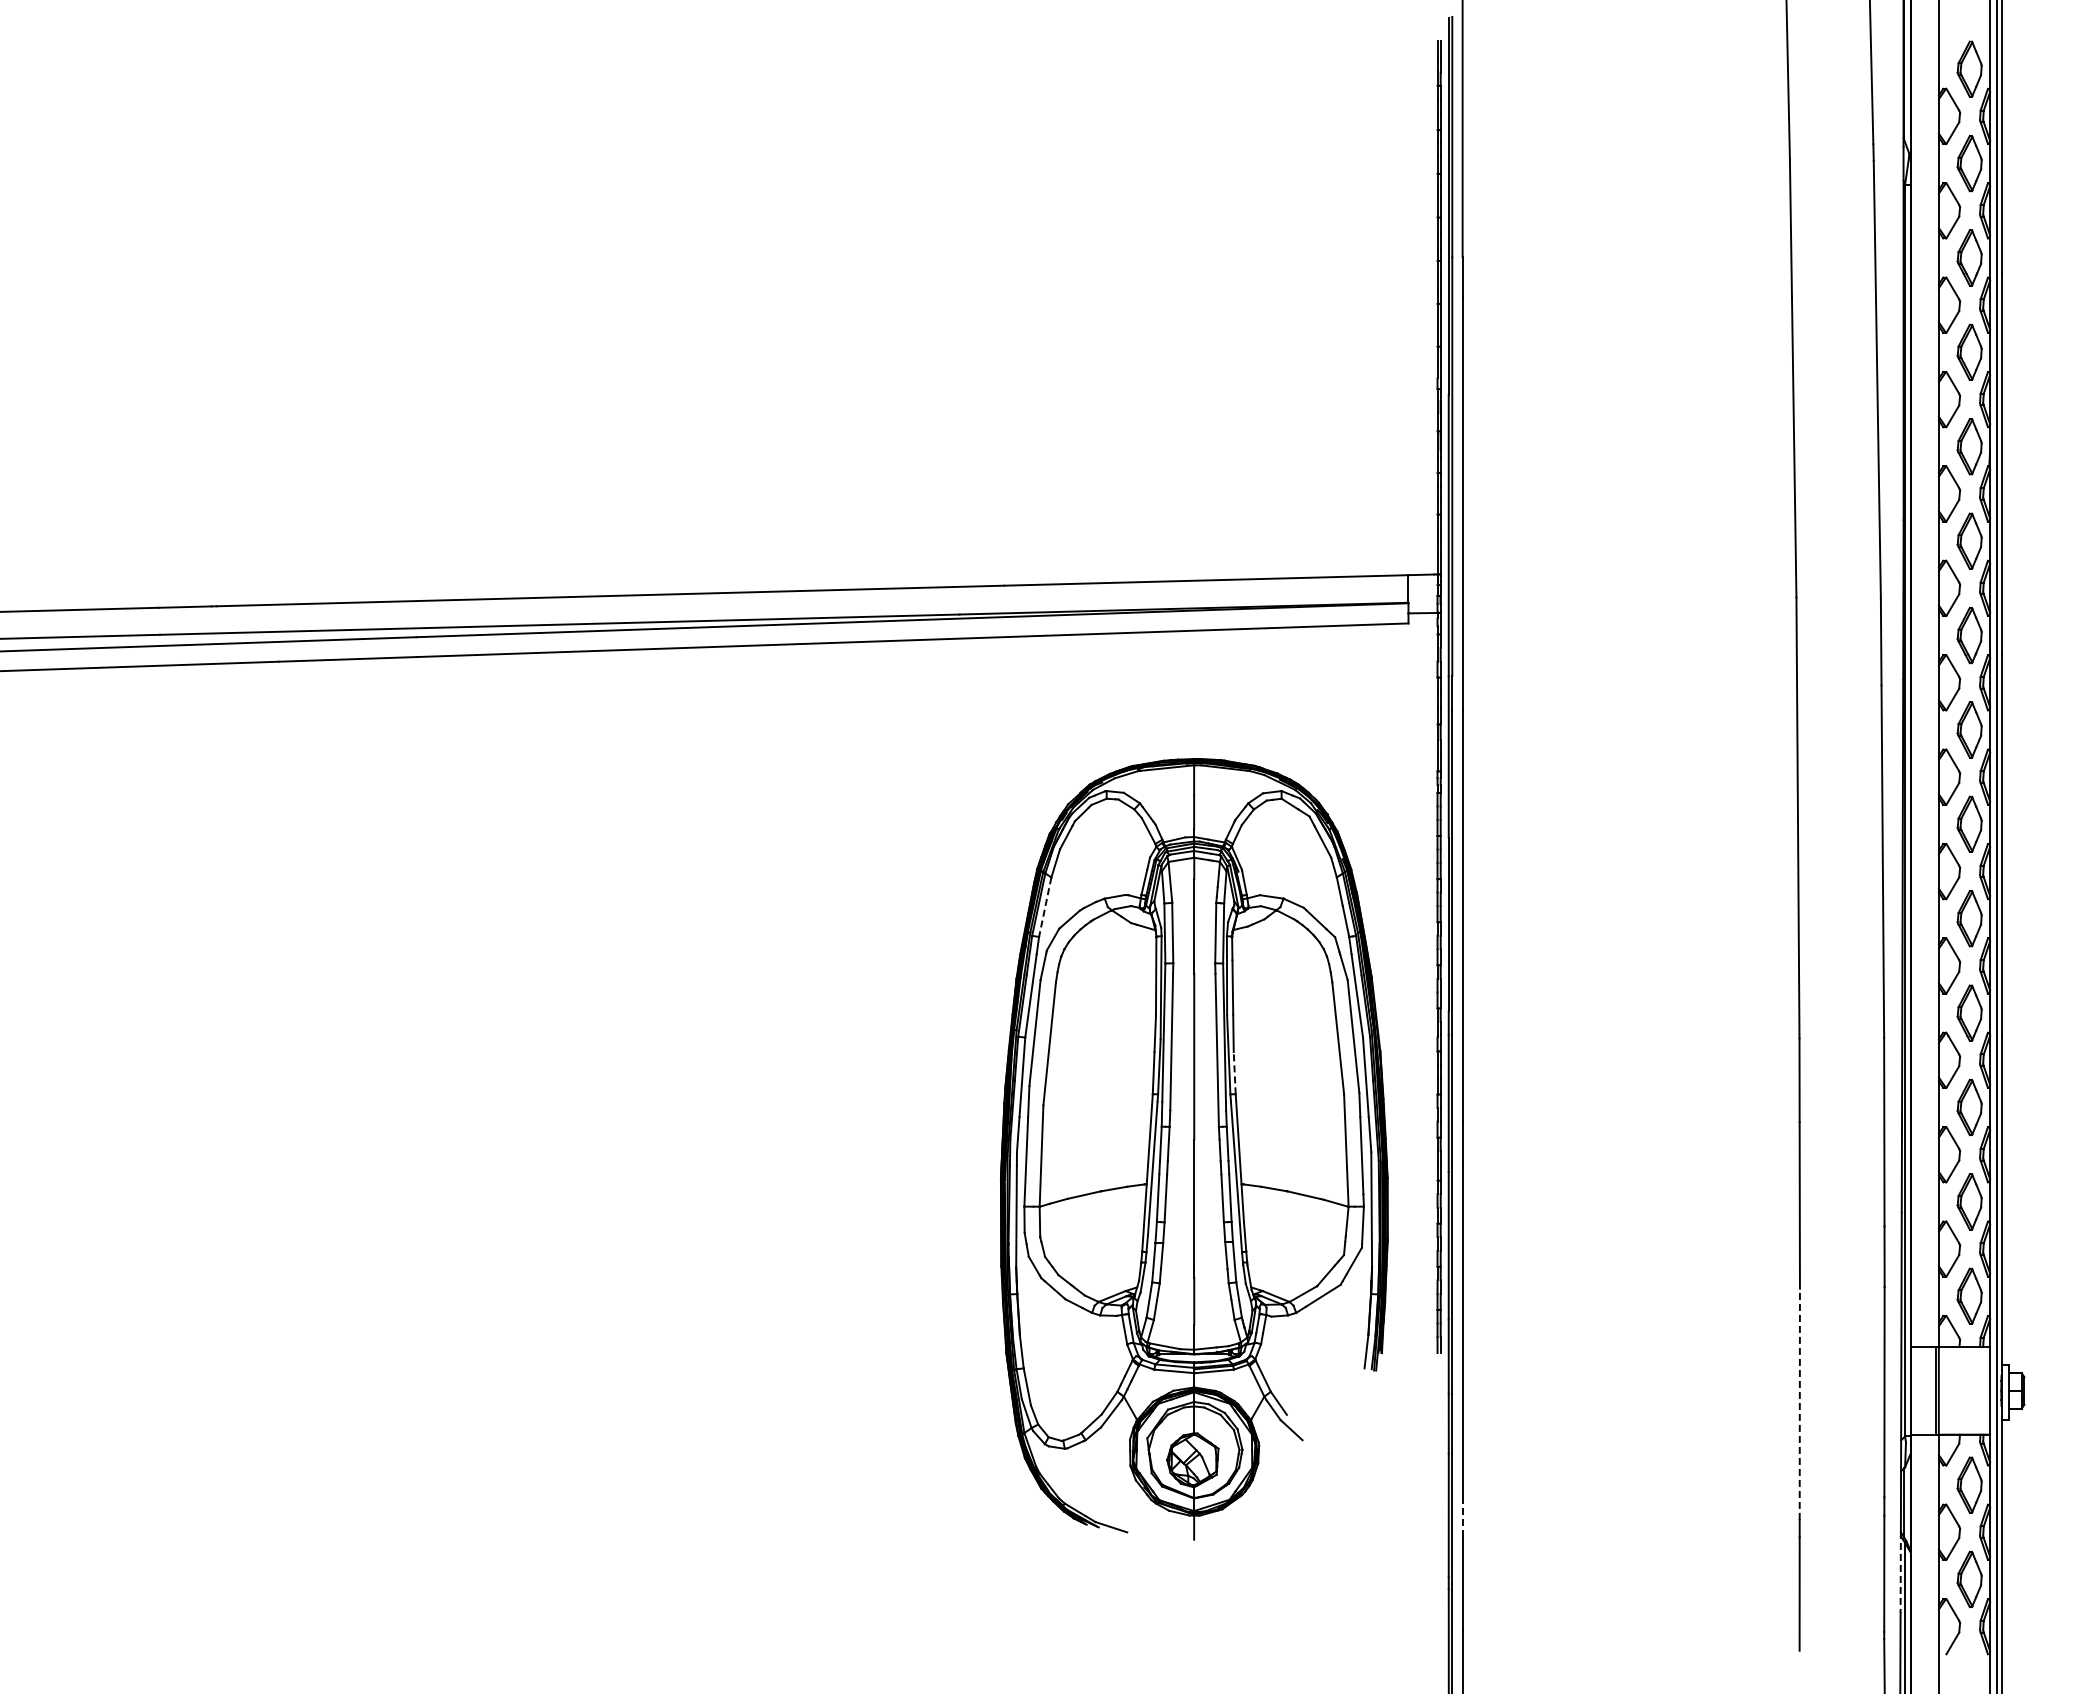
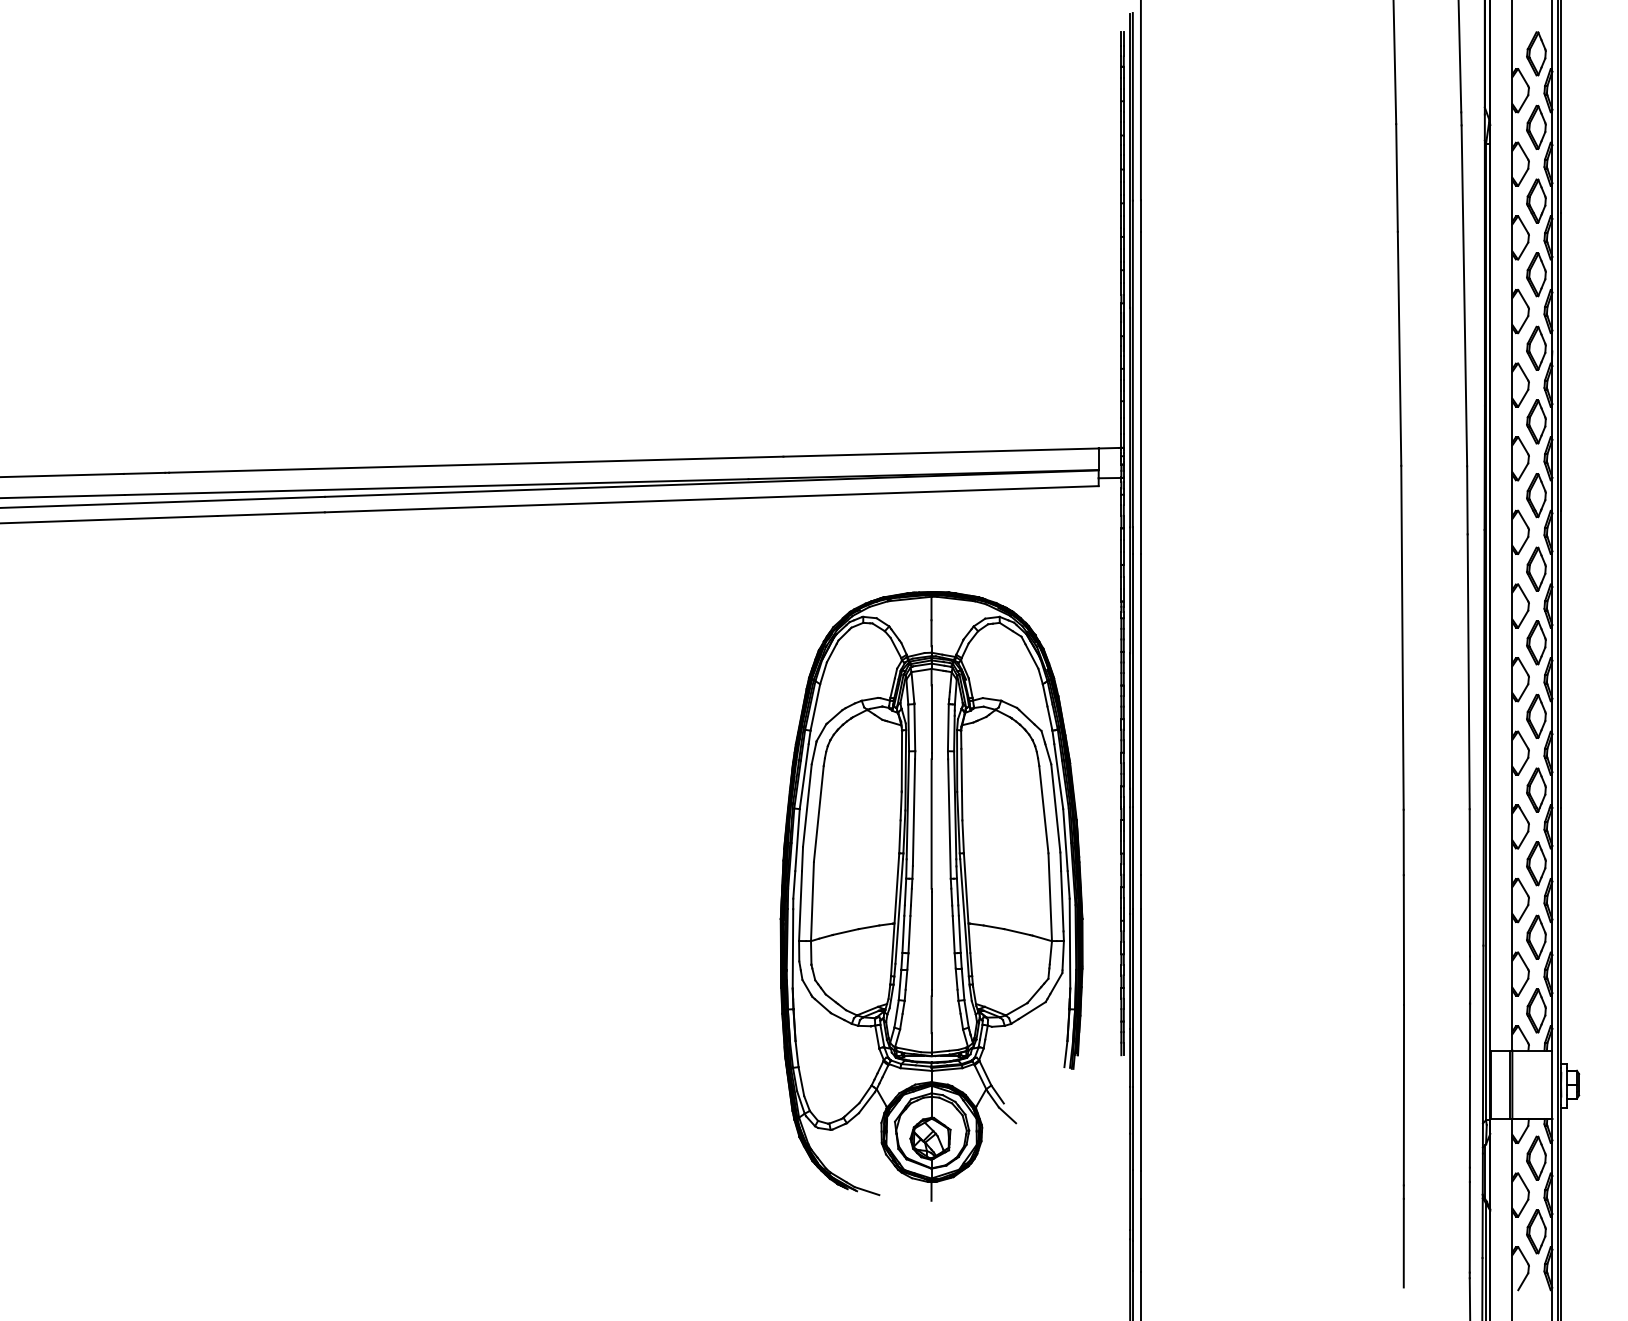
line: (1045, 907) -> (815, 707), dashed -> solid
line: (1234, 1072) -> (962, 836), dashed -> solid
line: (1799, 1404) -> (1403, 1095), dashed -> solid
line: (1462, 1519) -> (1140, 1185), dashed -> solid
line: (1900, 1572) -> (1482, 1226), dashed -> solid

